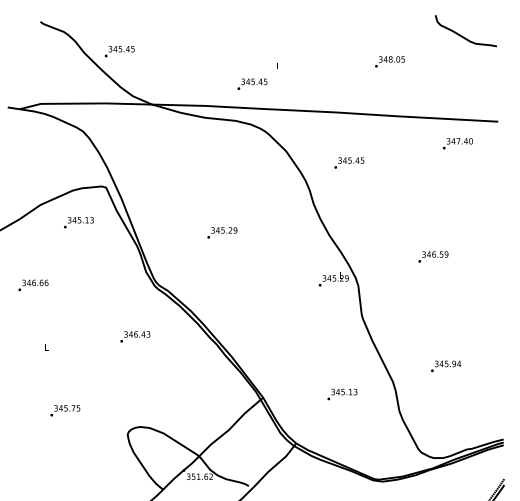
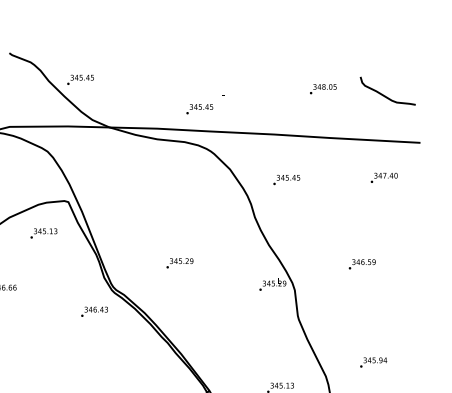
curve: (462, 35) -> (384, 95), moved
text: (457, 143) -> (383, 177), moved
text: (222, 232) -> (180, 263), moved
text: (135, 336) -> (94, 311), moved

